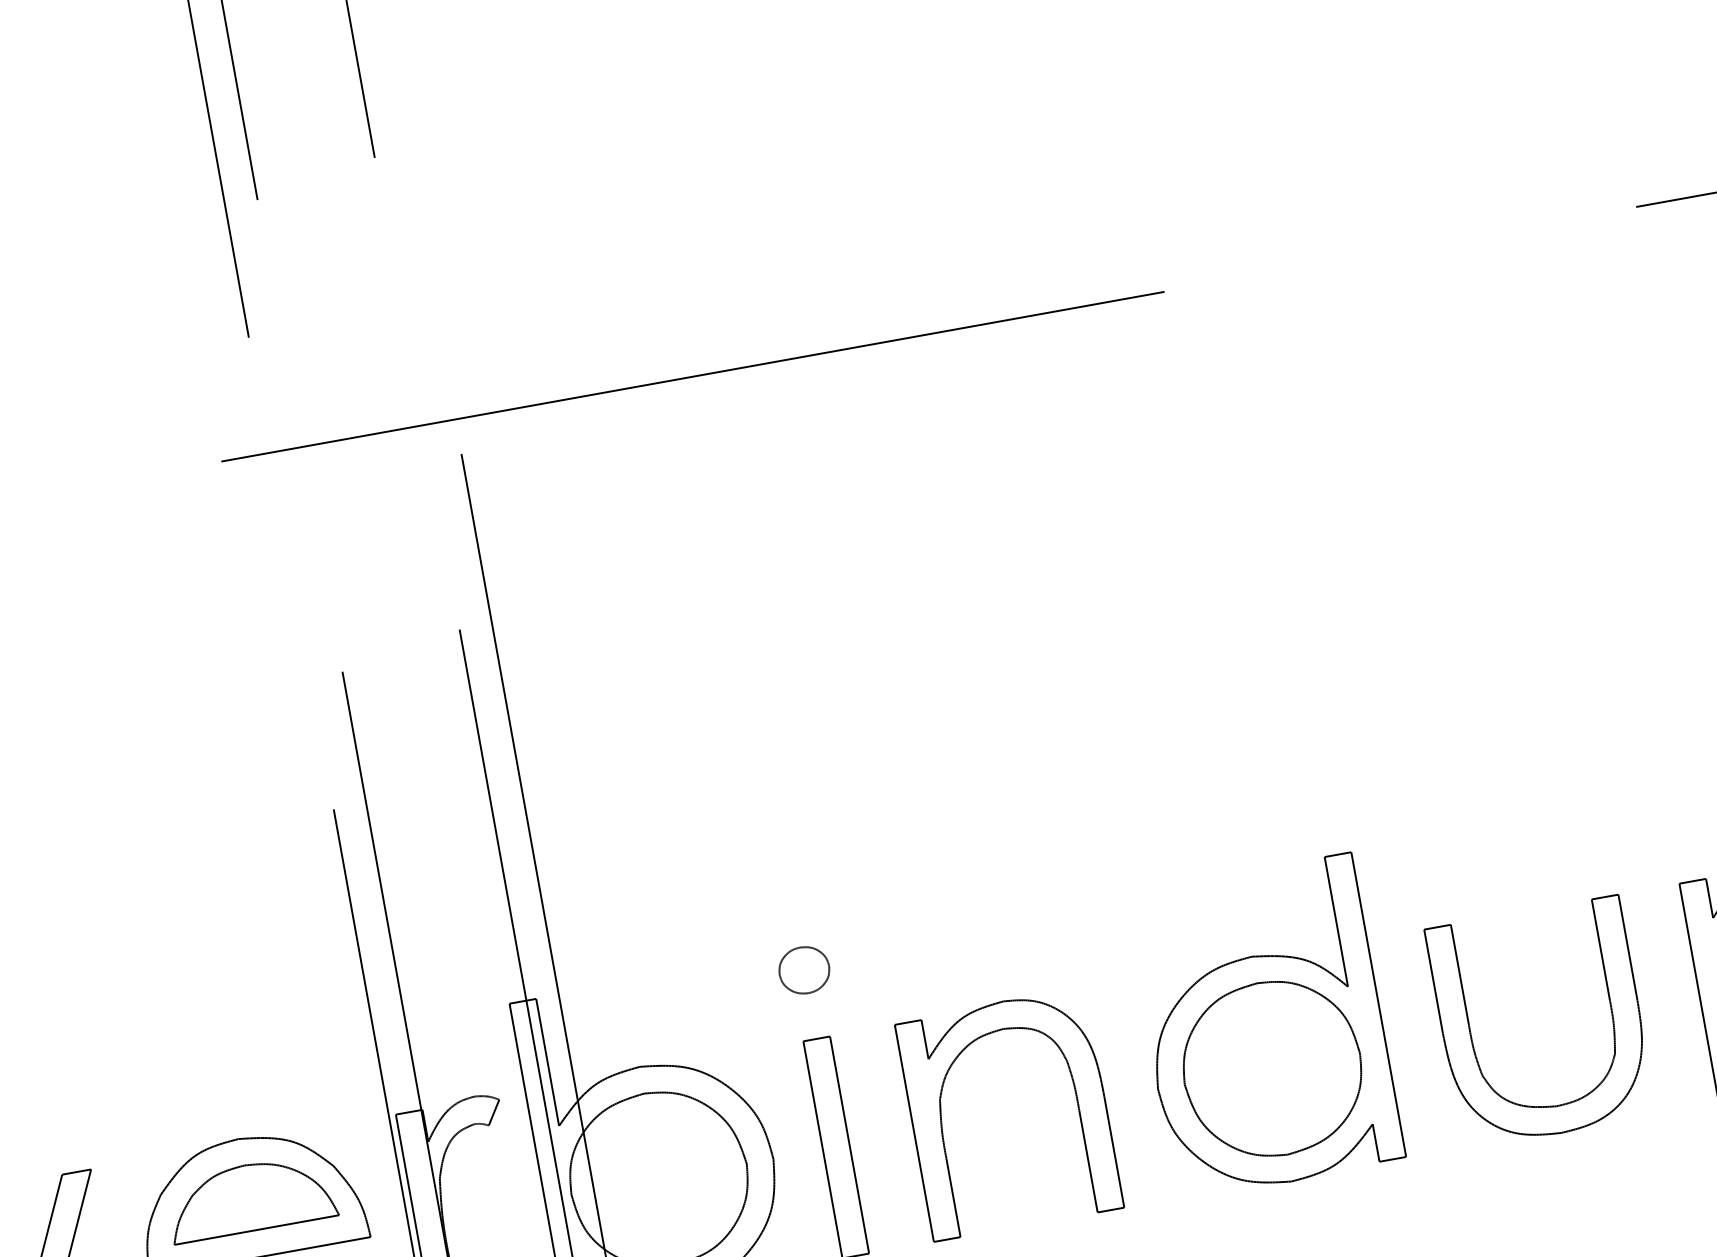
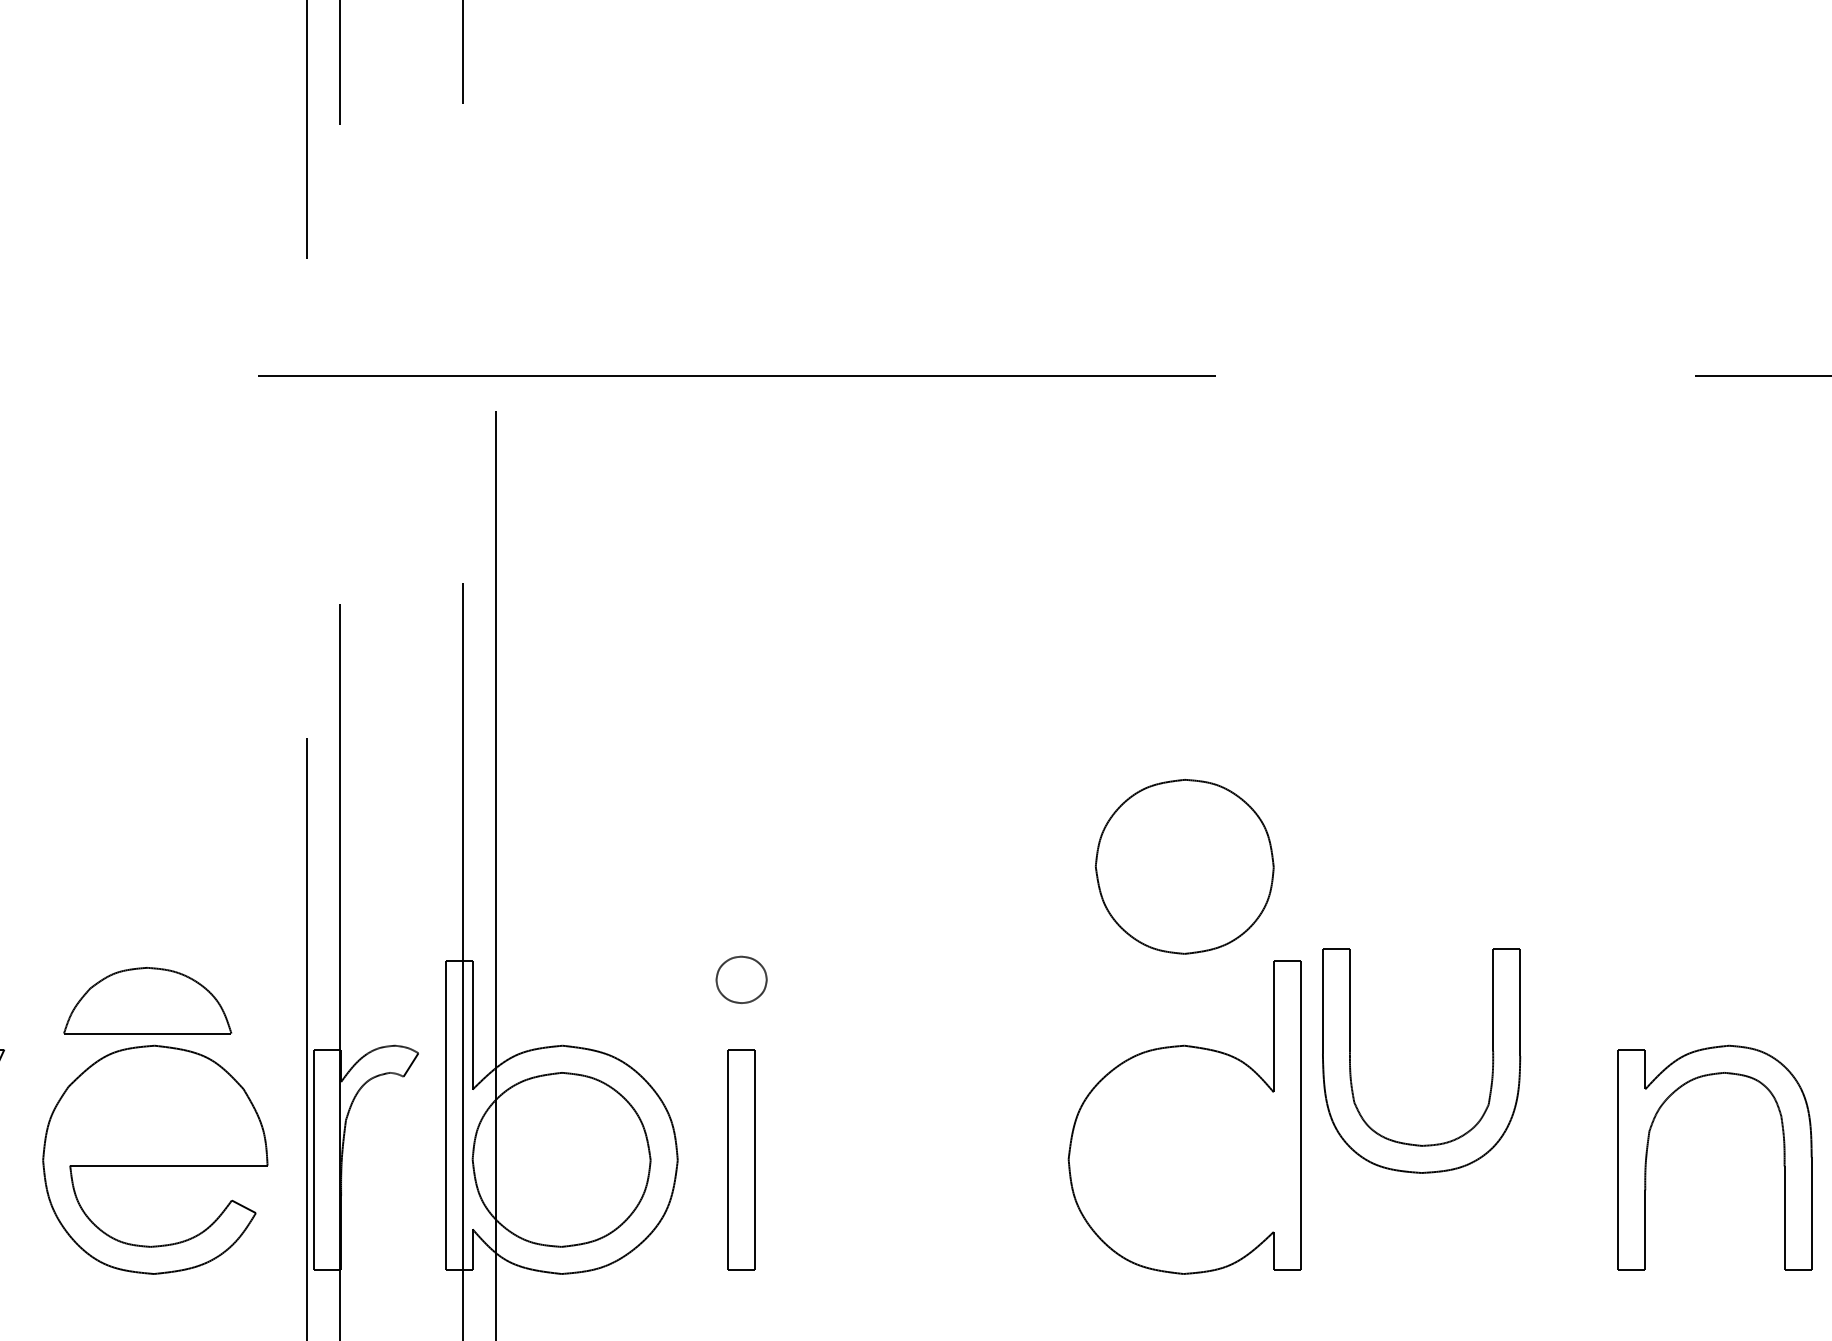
part: (1473, 1043) -> (1351, 1069), moved
part: (1272, 1068) -> (1184, 866), moved
part: (942, 1114) -> (851, 1146), removed
part: (250, 1197) -> (147, 1000), moved

